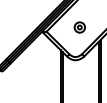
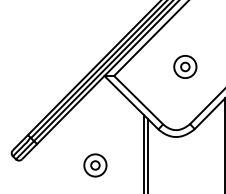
part: (37, 73) -> (94, 165), added

